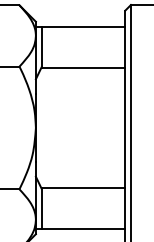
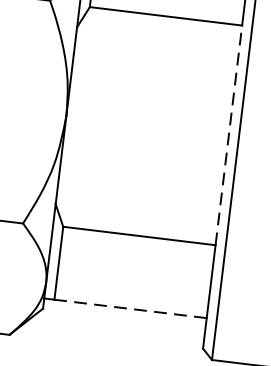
line: (125, 127) -> (229, 134), solid -> dashed
line: (83, 228) -> (130, 308), solid -> dashed

